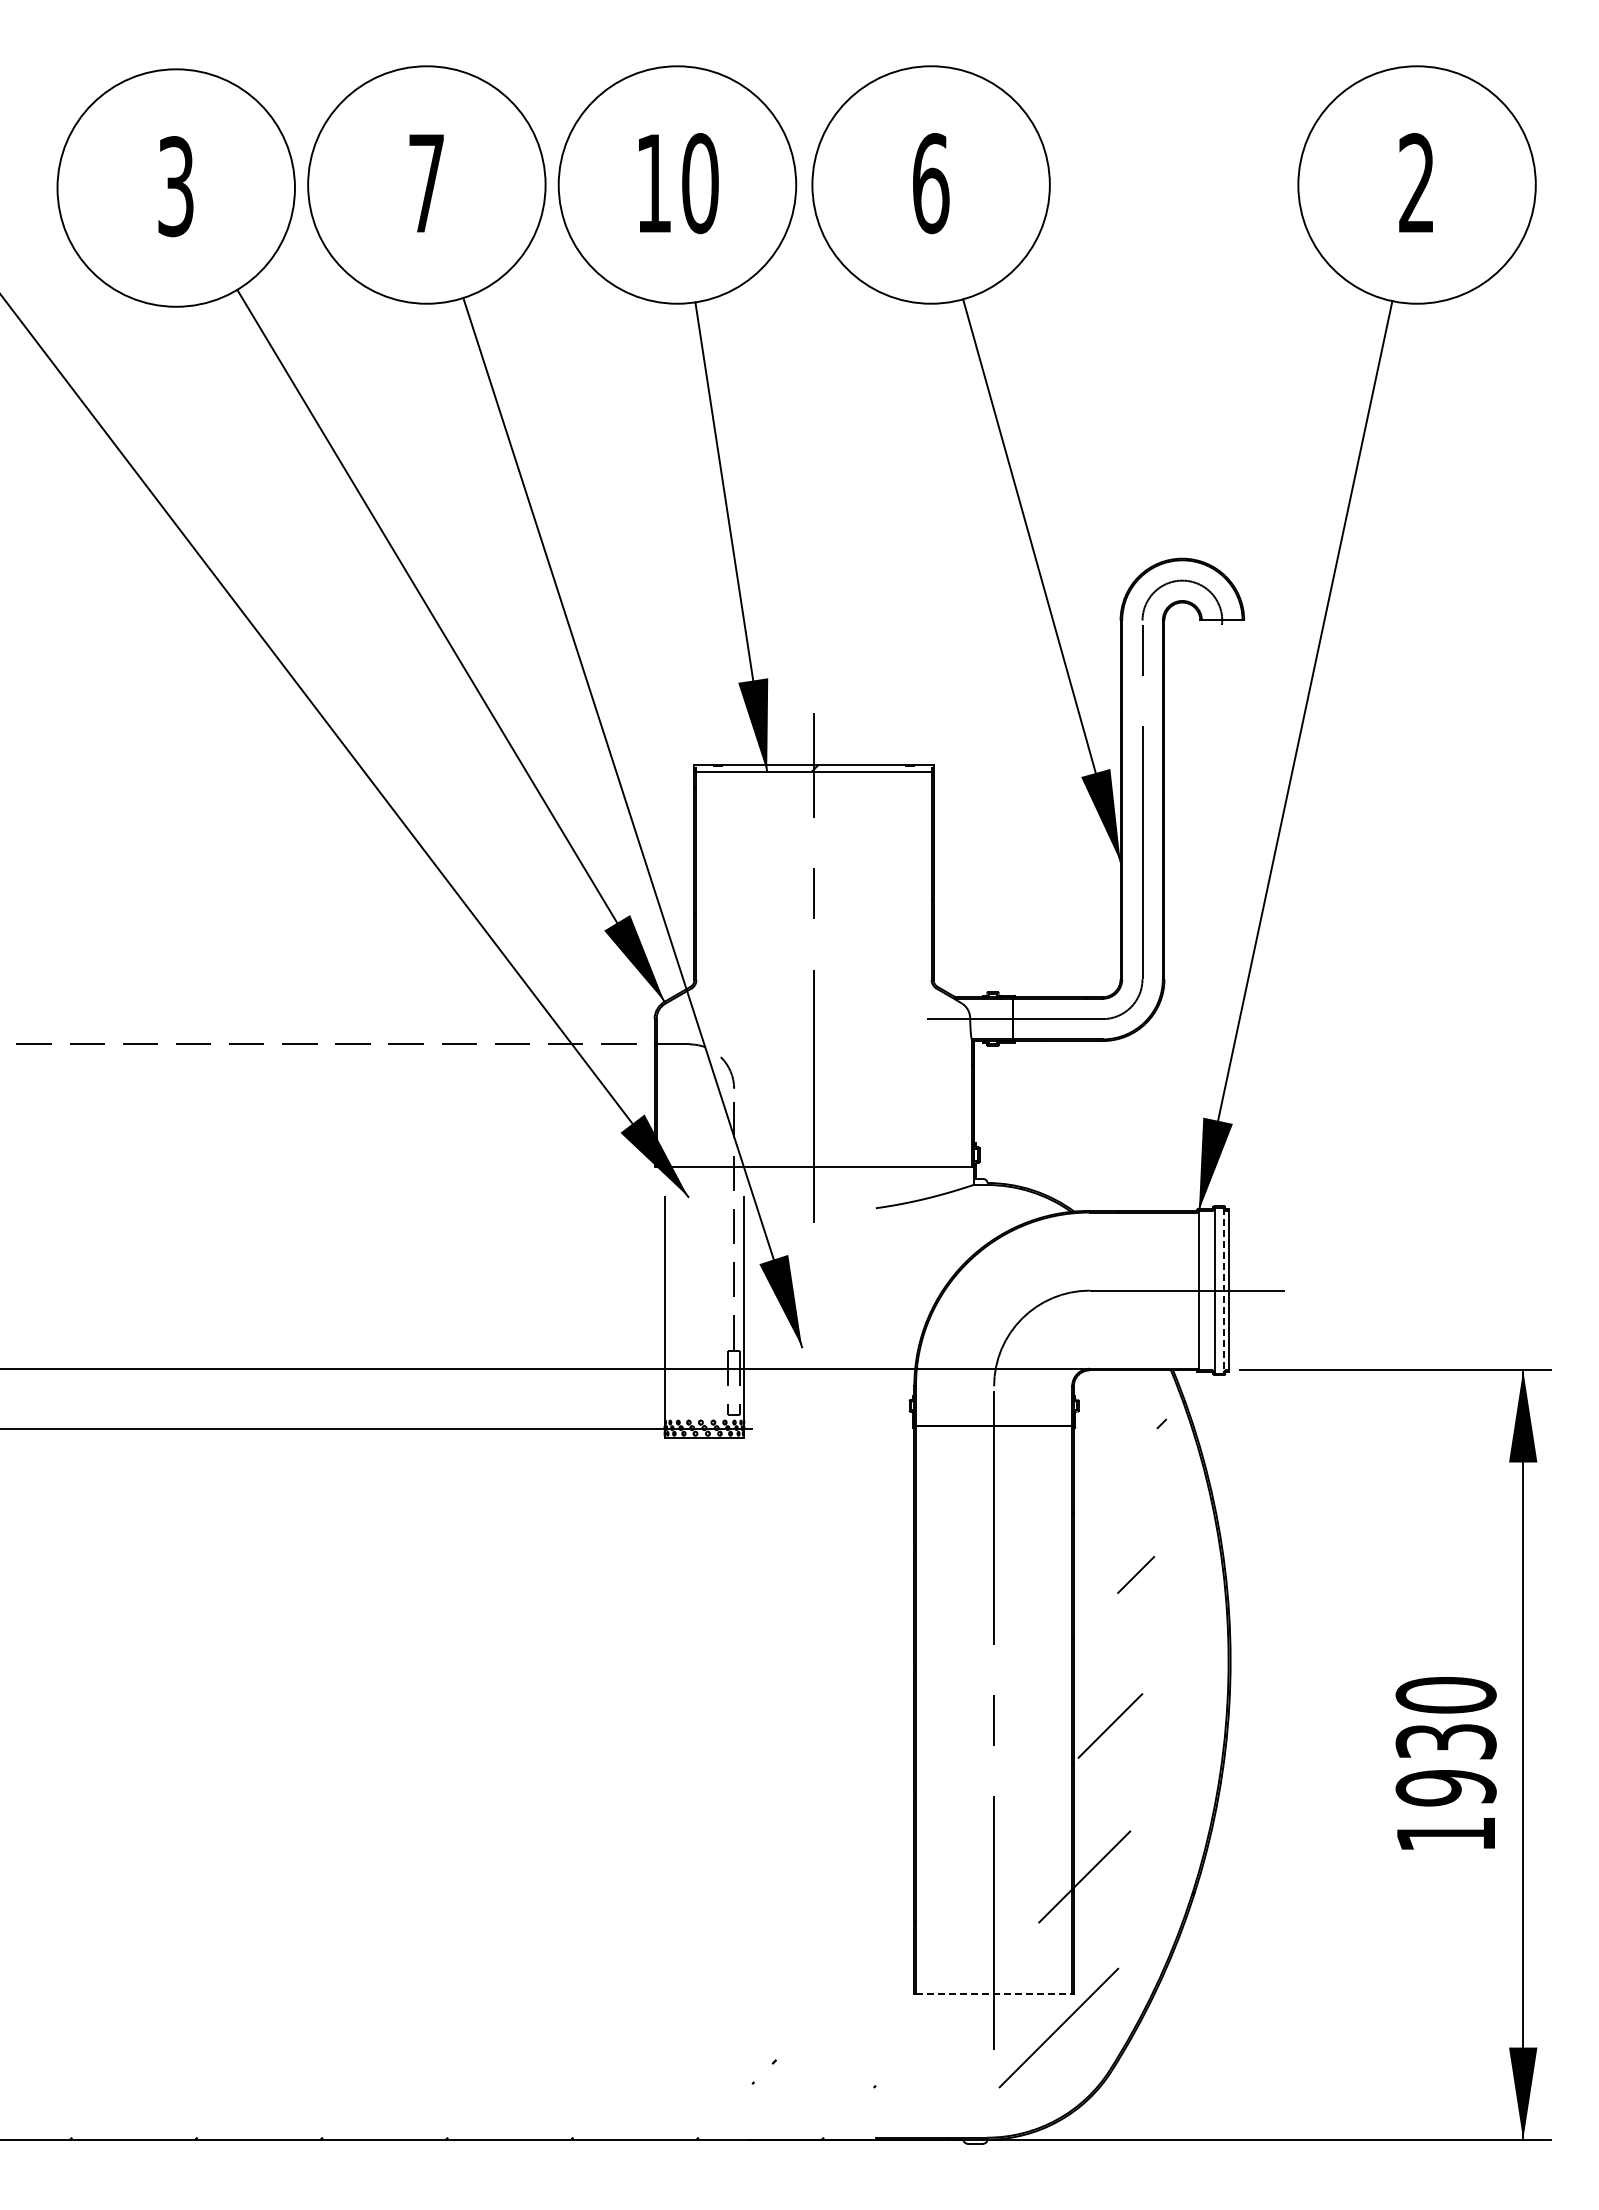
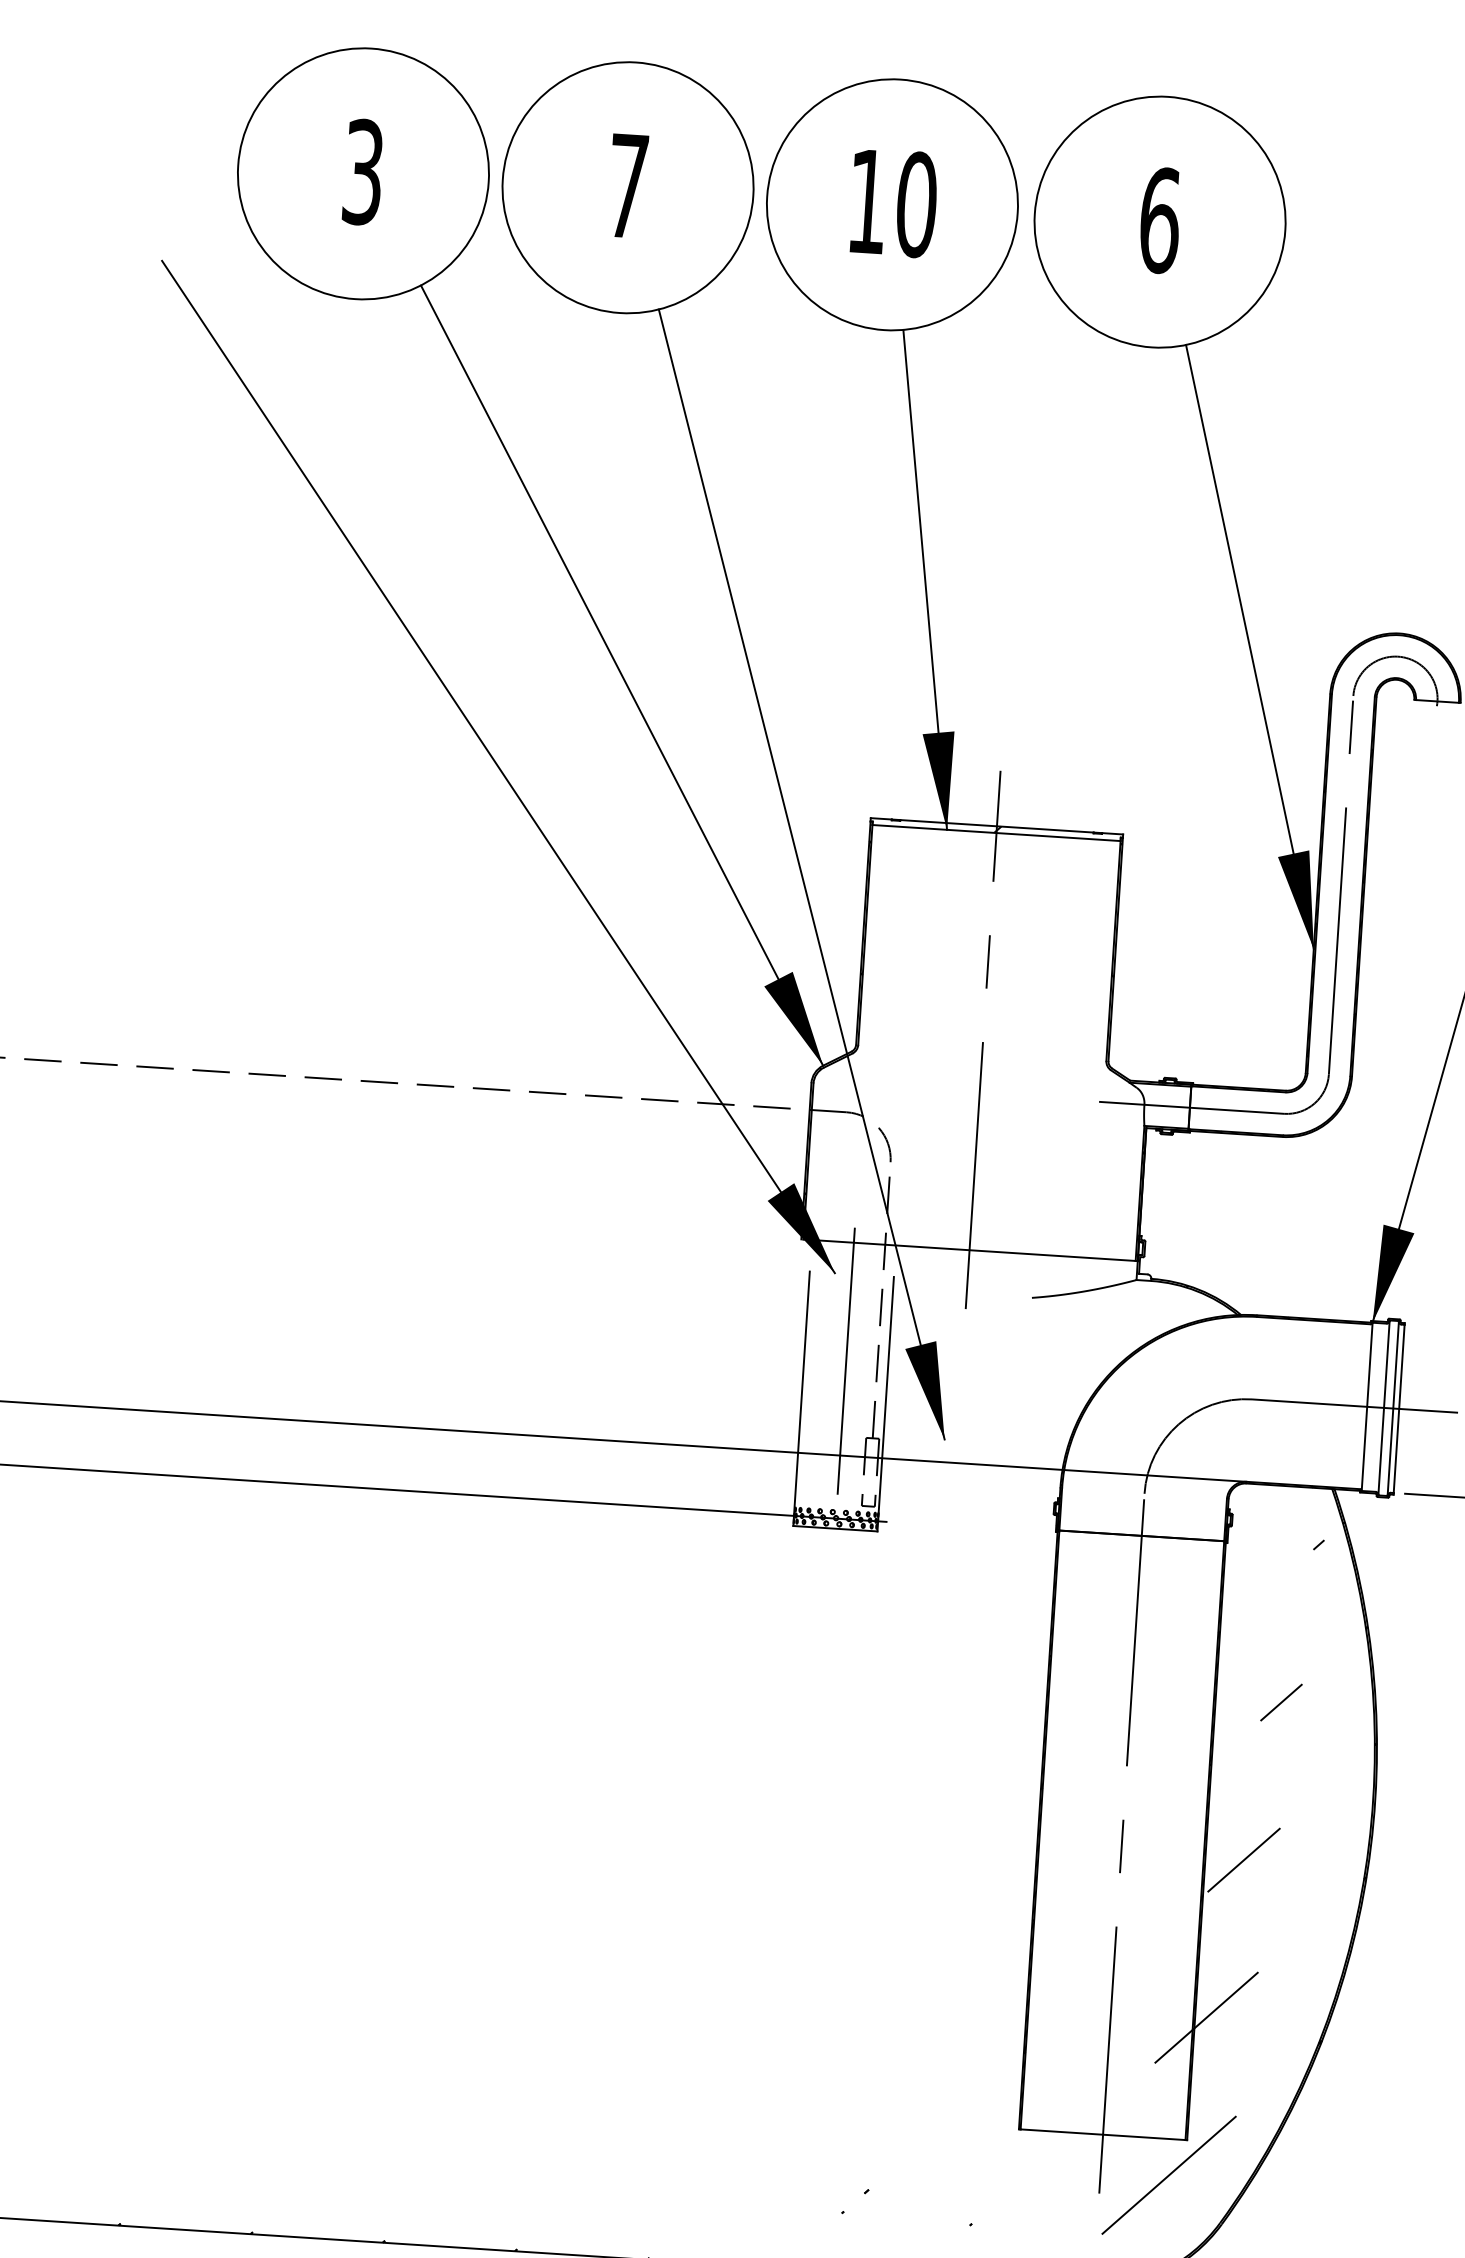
line: (704, 1282) -> (846, 1364), added
line: (1223, 1290) -> (1393, 1408), dashed -> solid
line: (994, 1993) -> (1103, 2134), dashed -> solid

